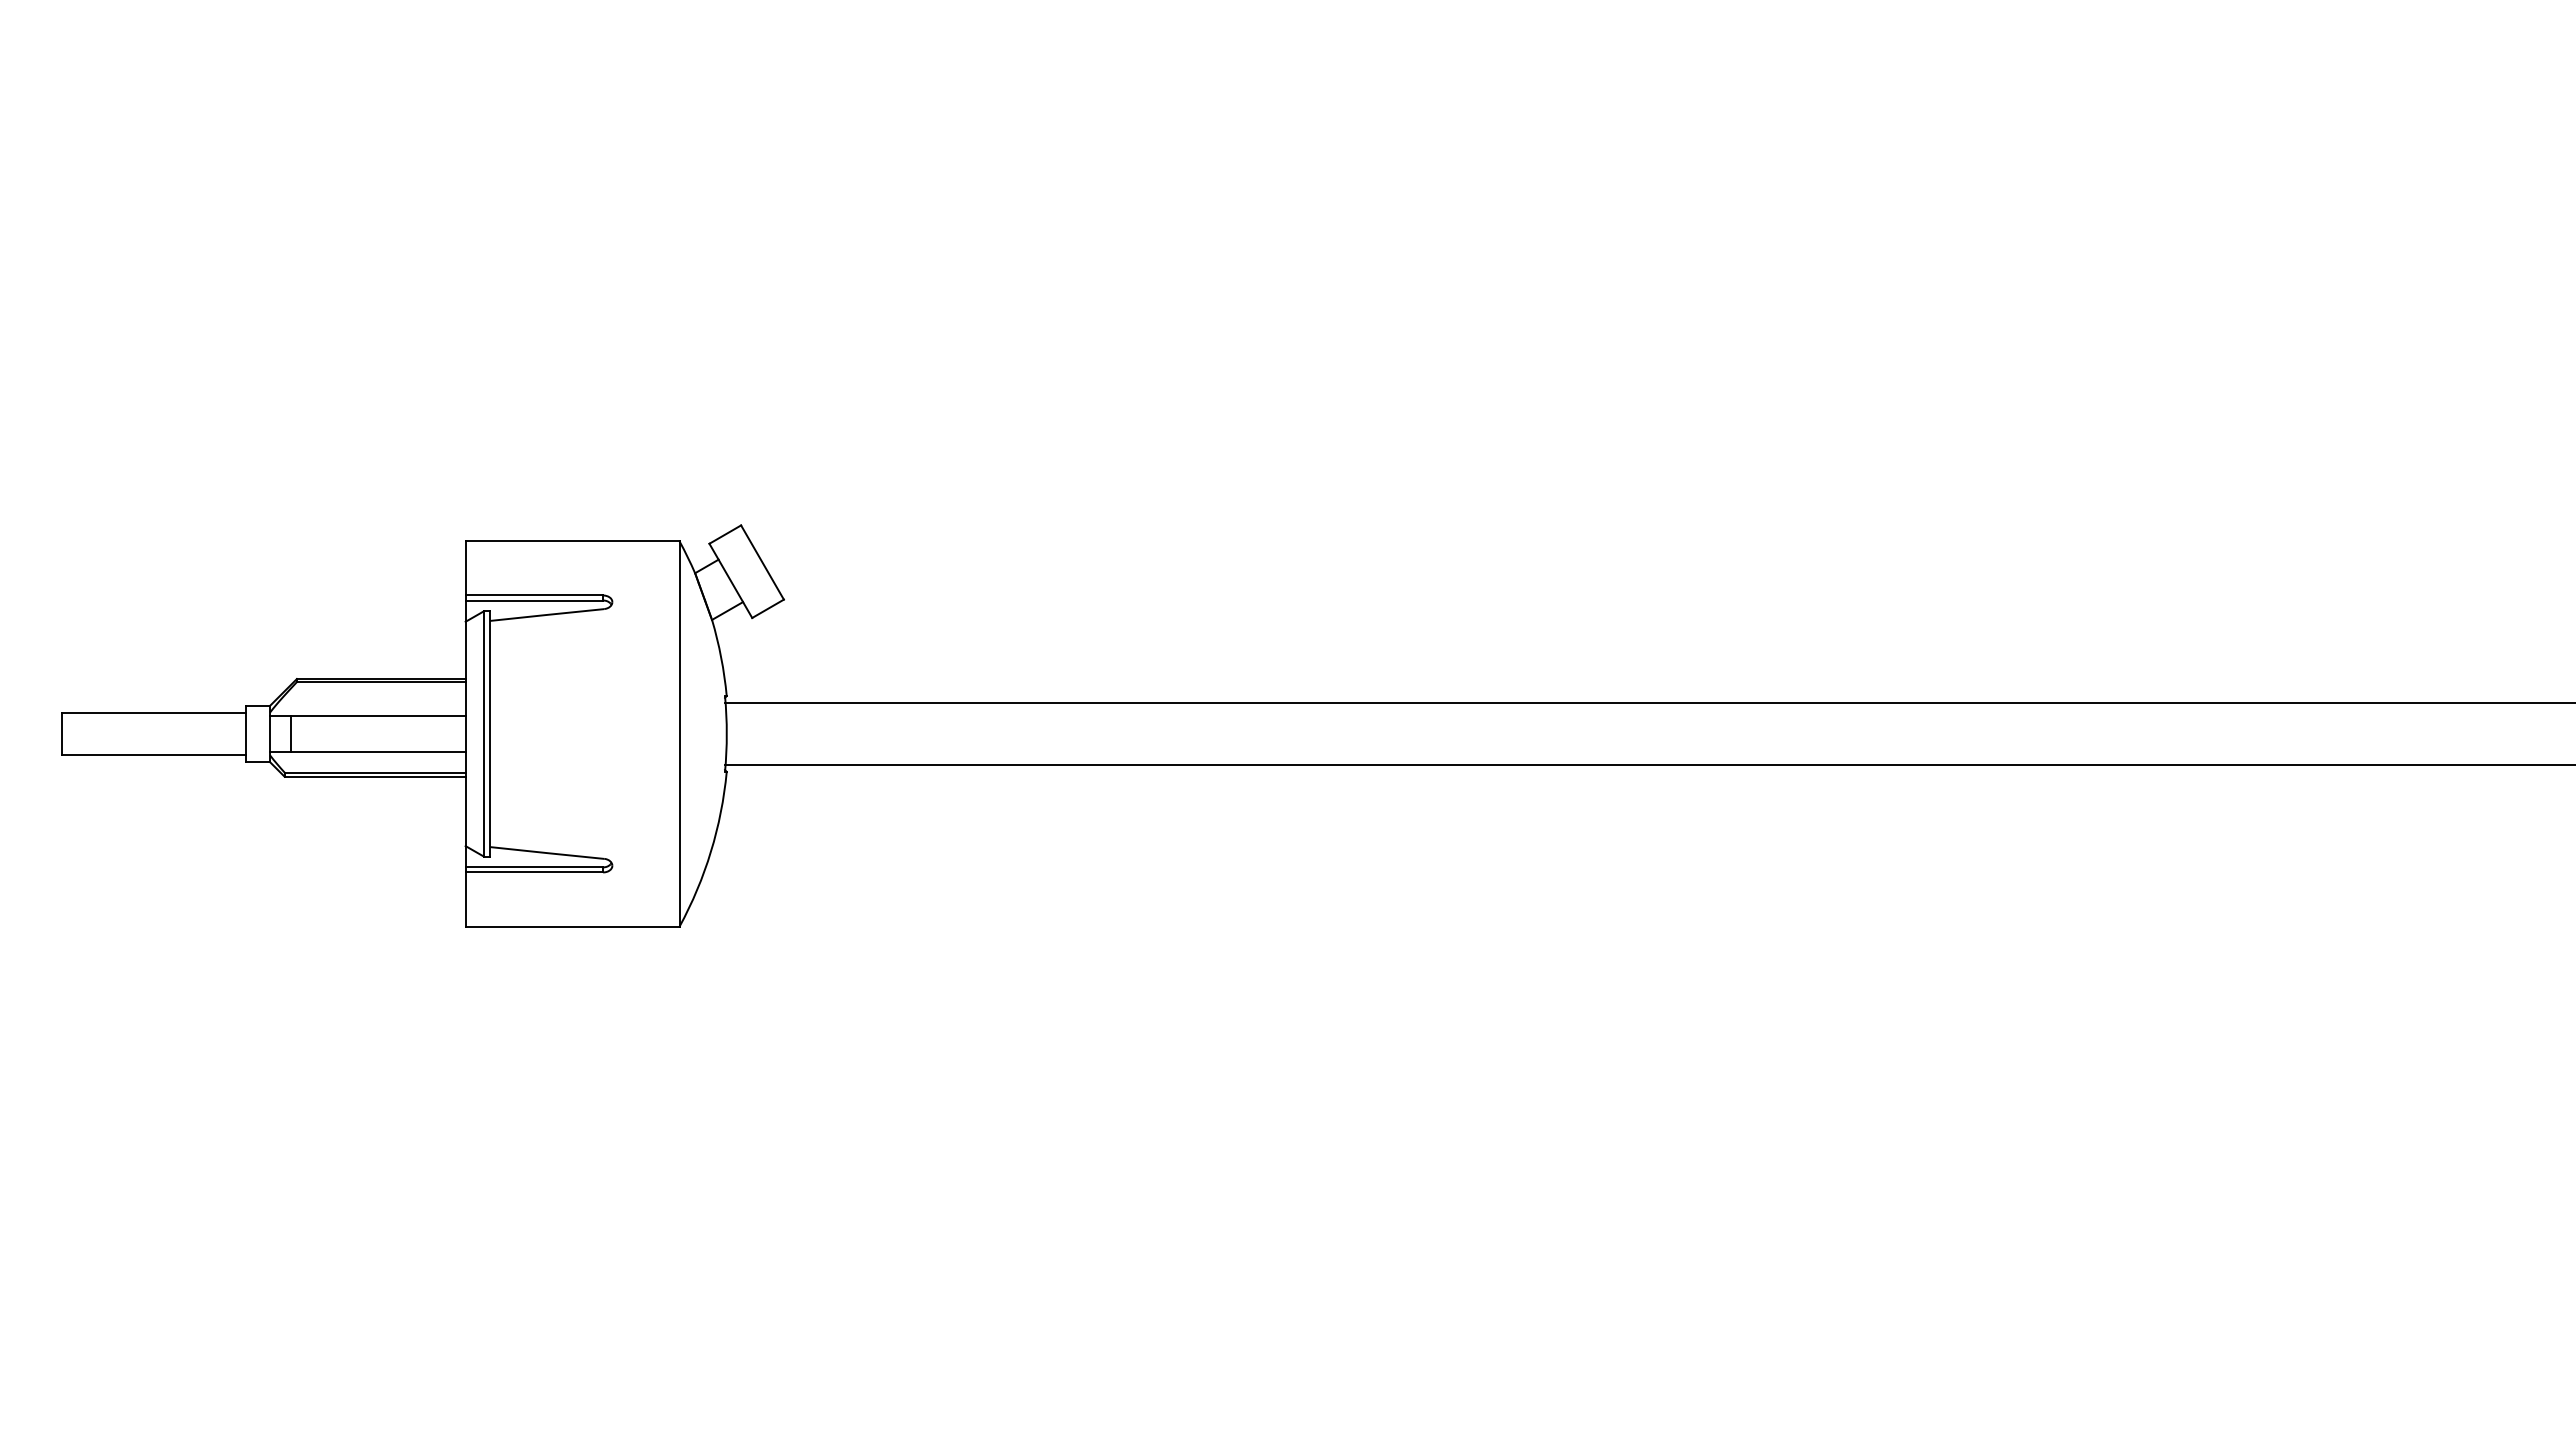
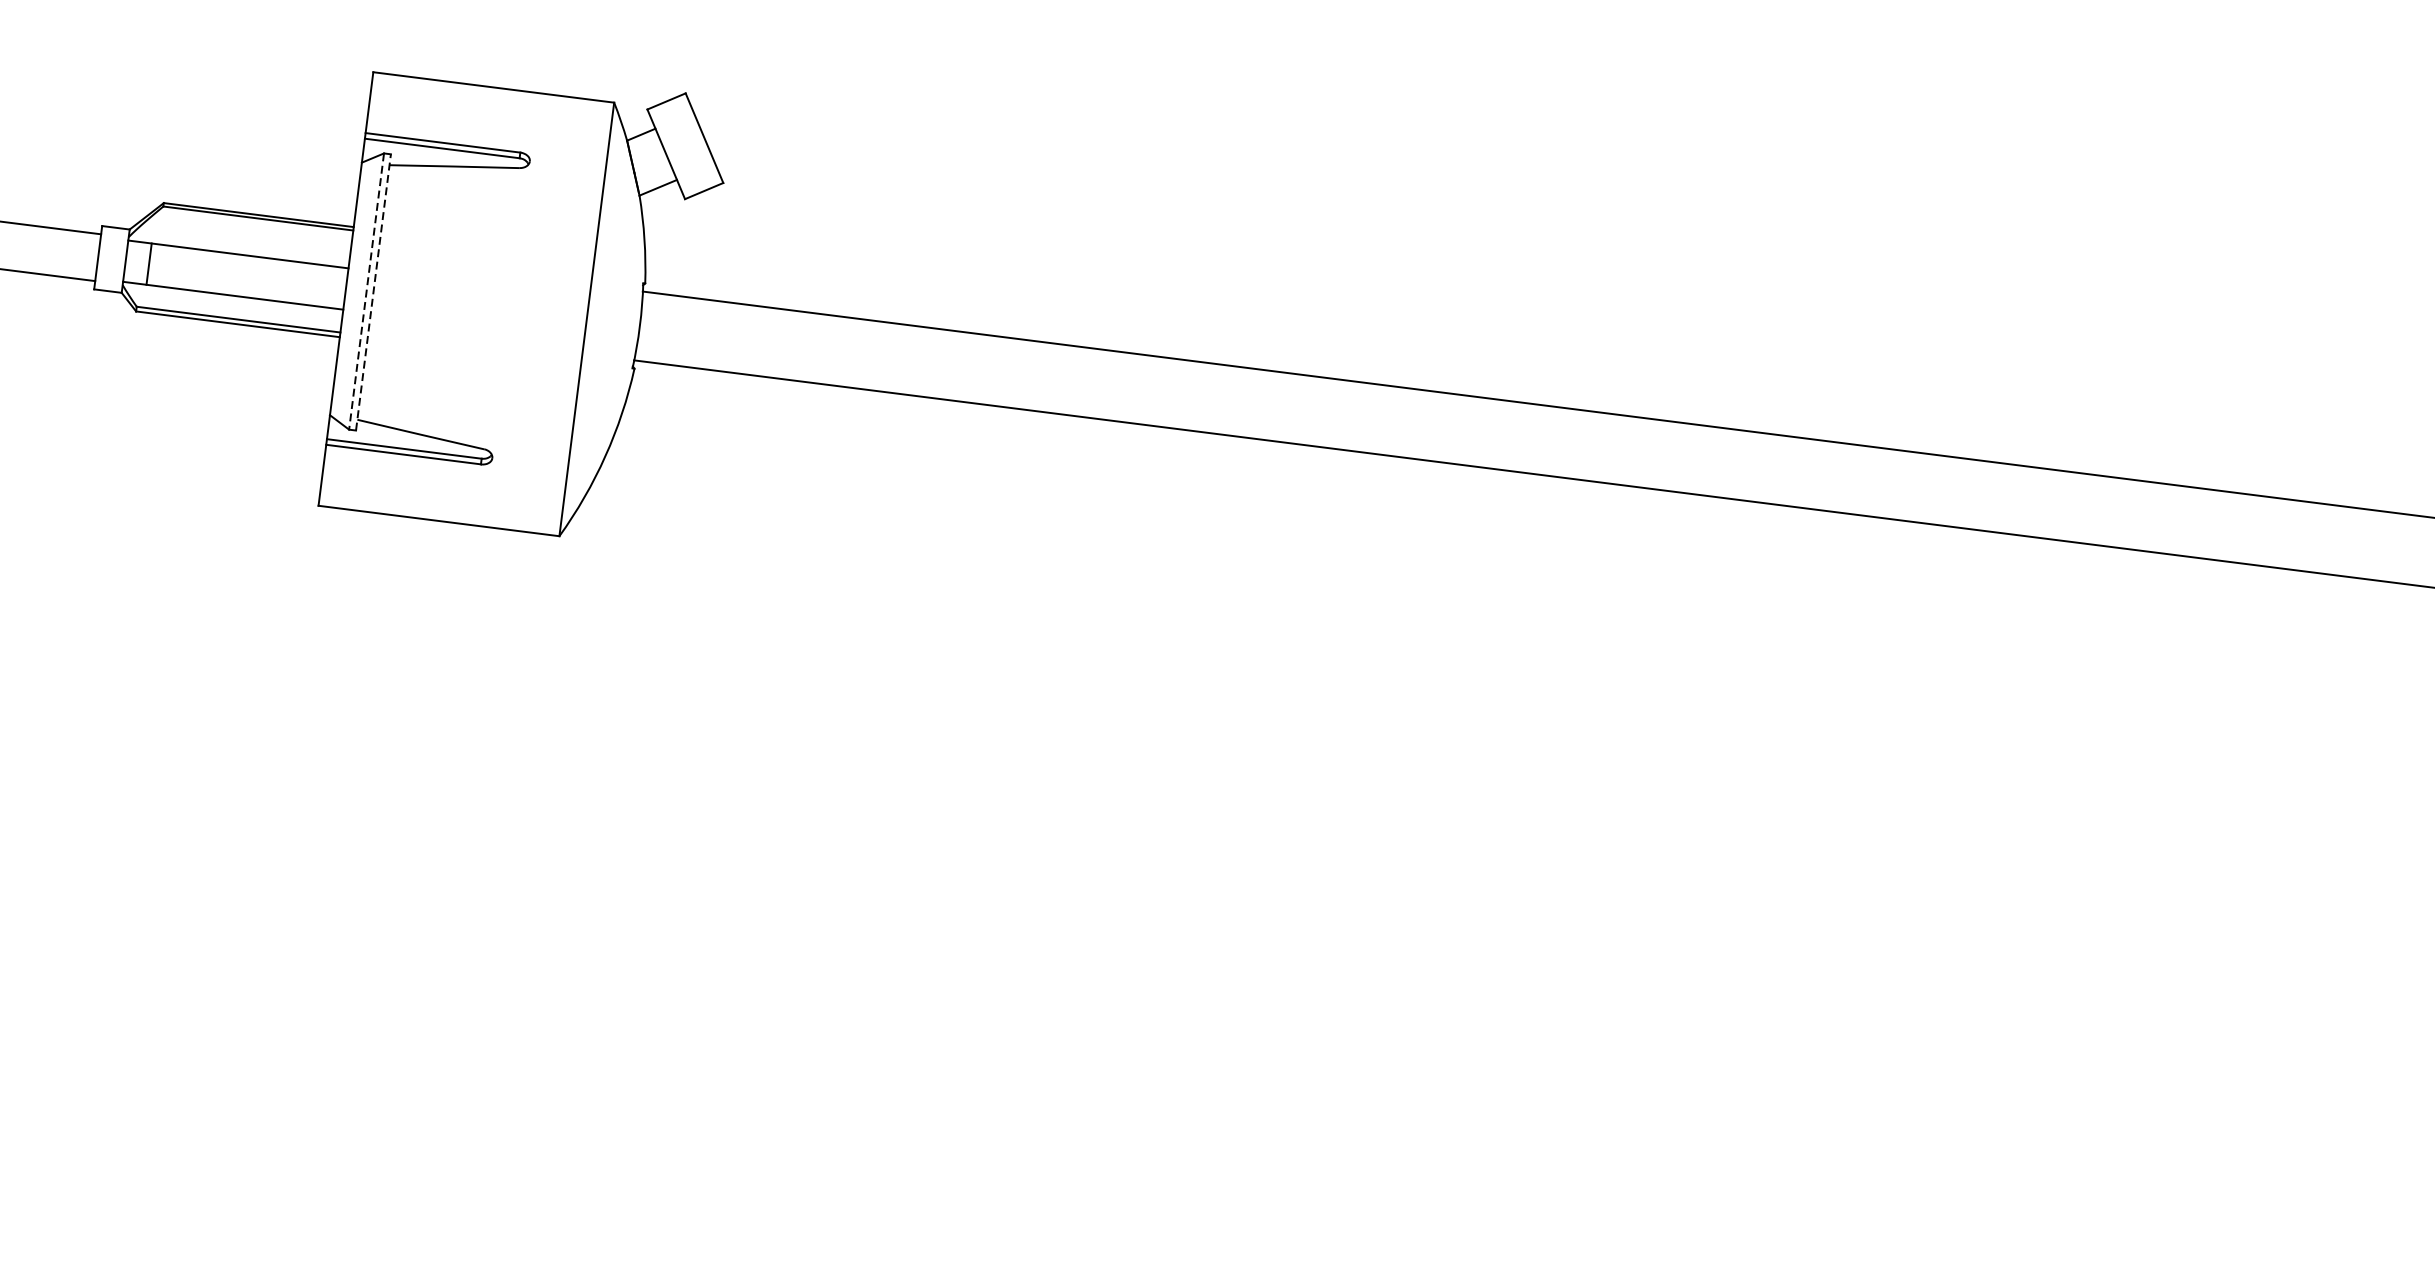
line: (484, 733) -> (367, 291), solid -> dashed
line: (490, 733) -> (373, 291), solid -> dashed

